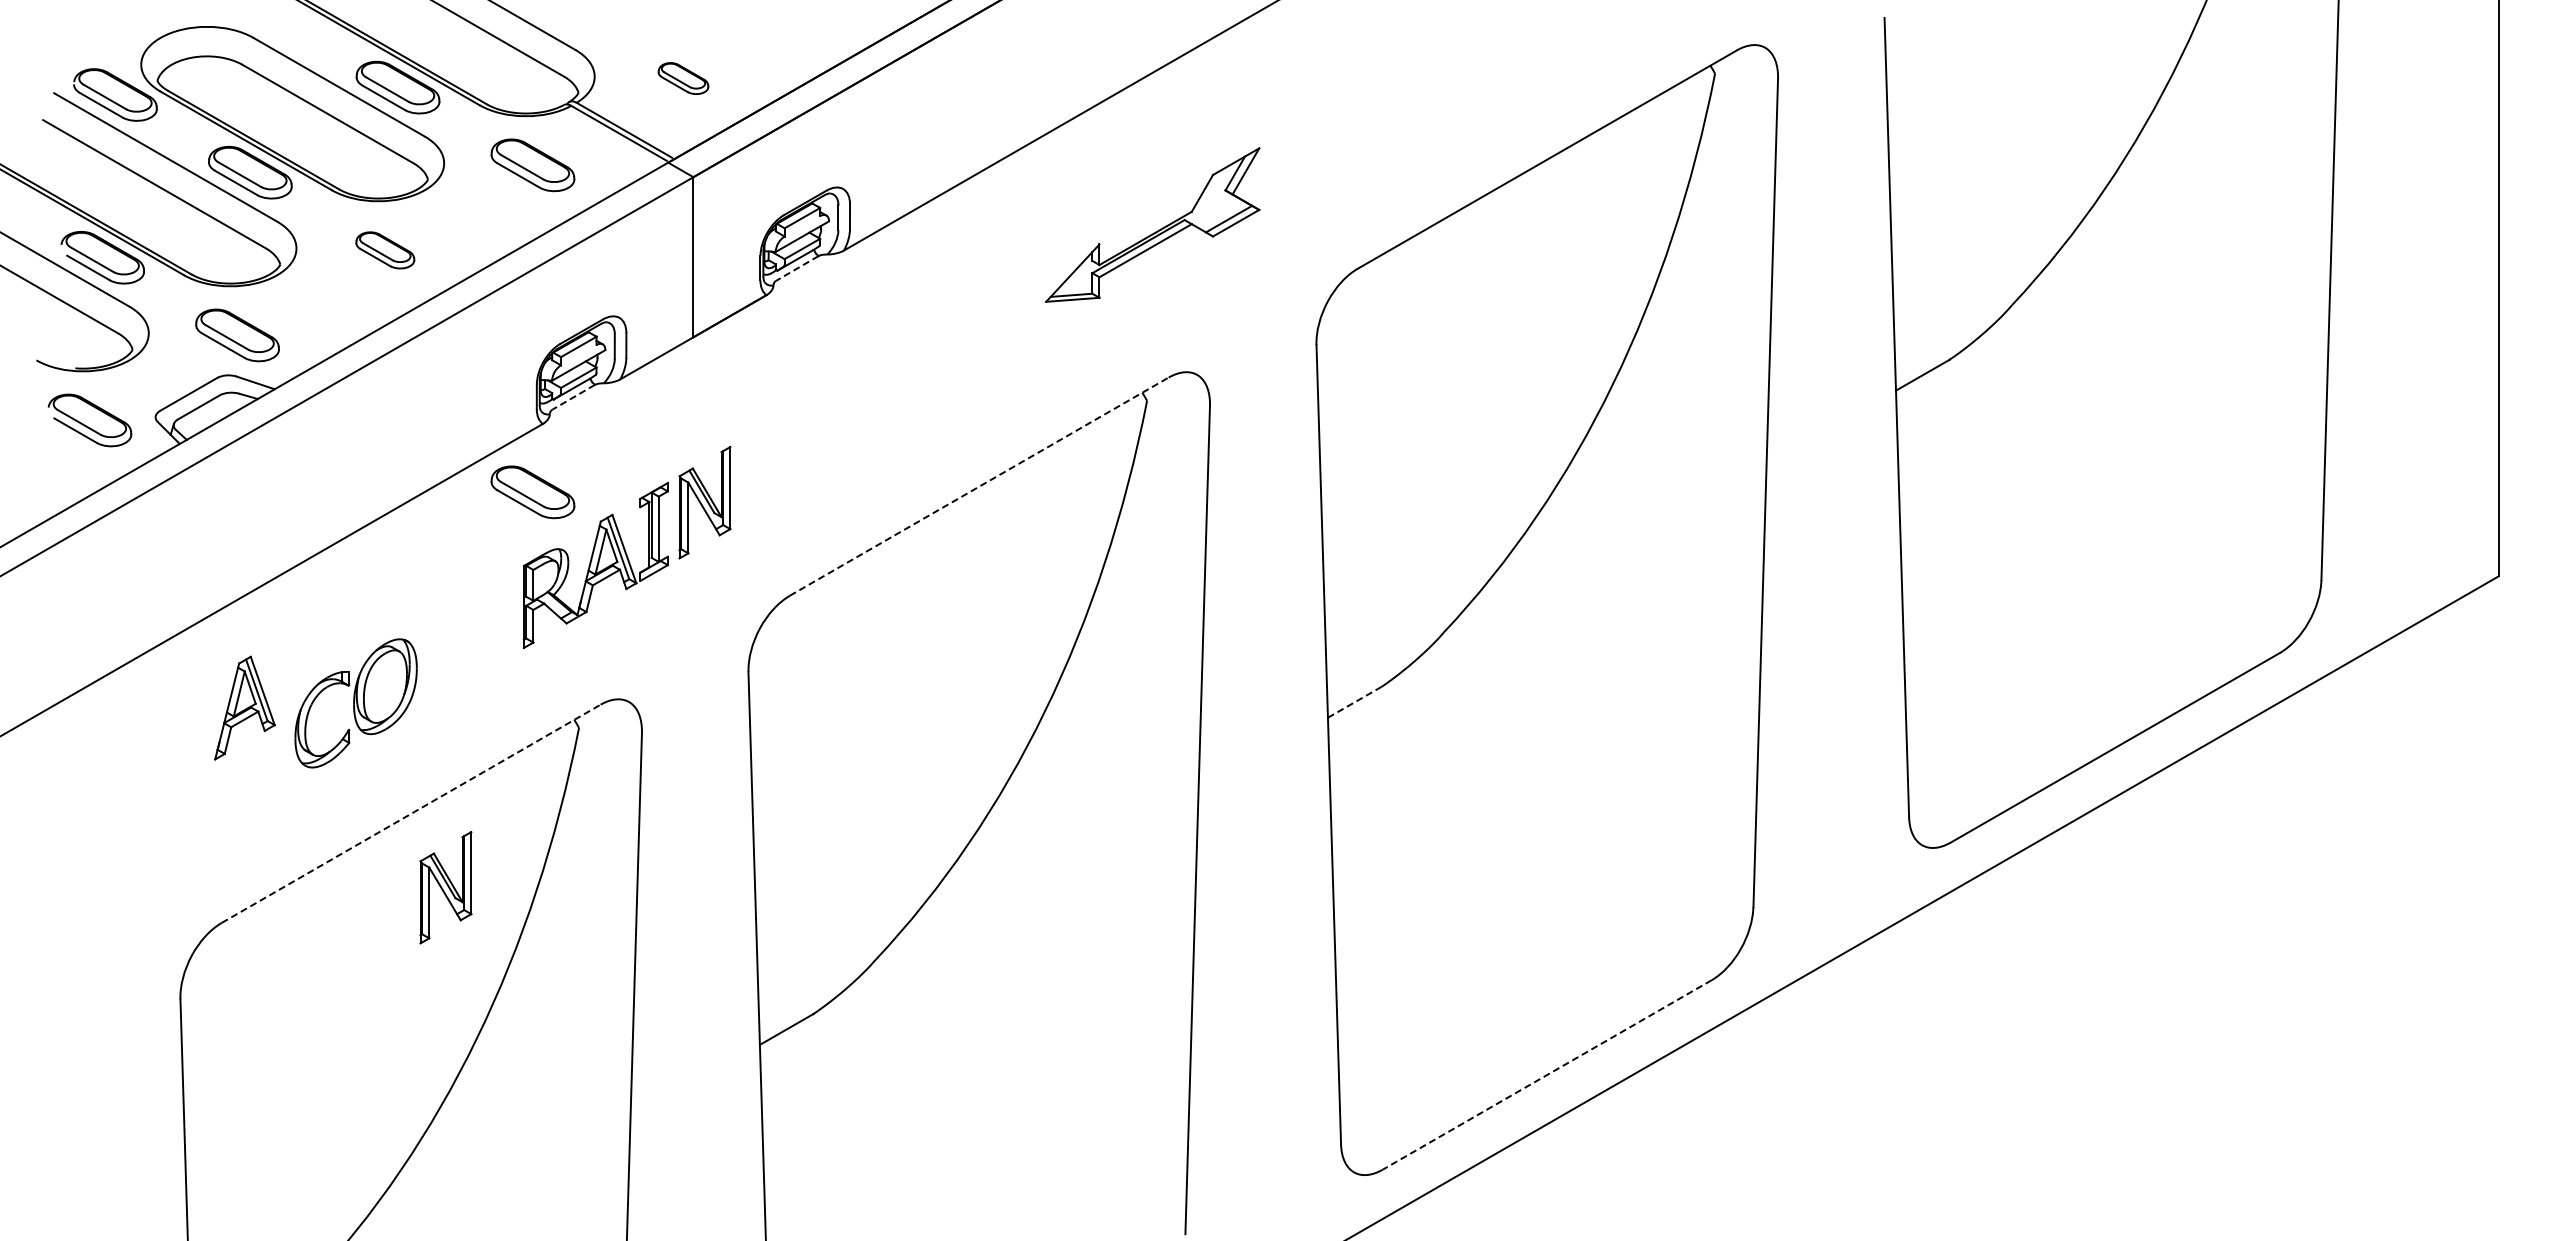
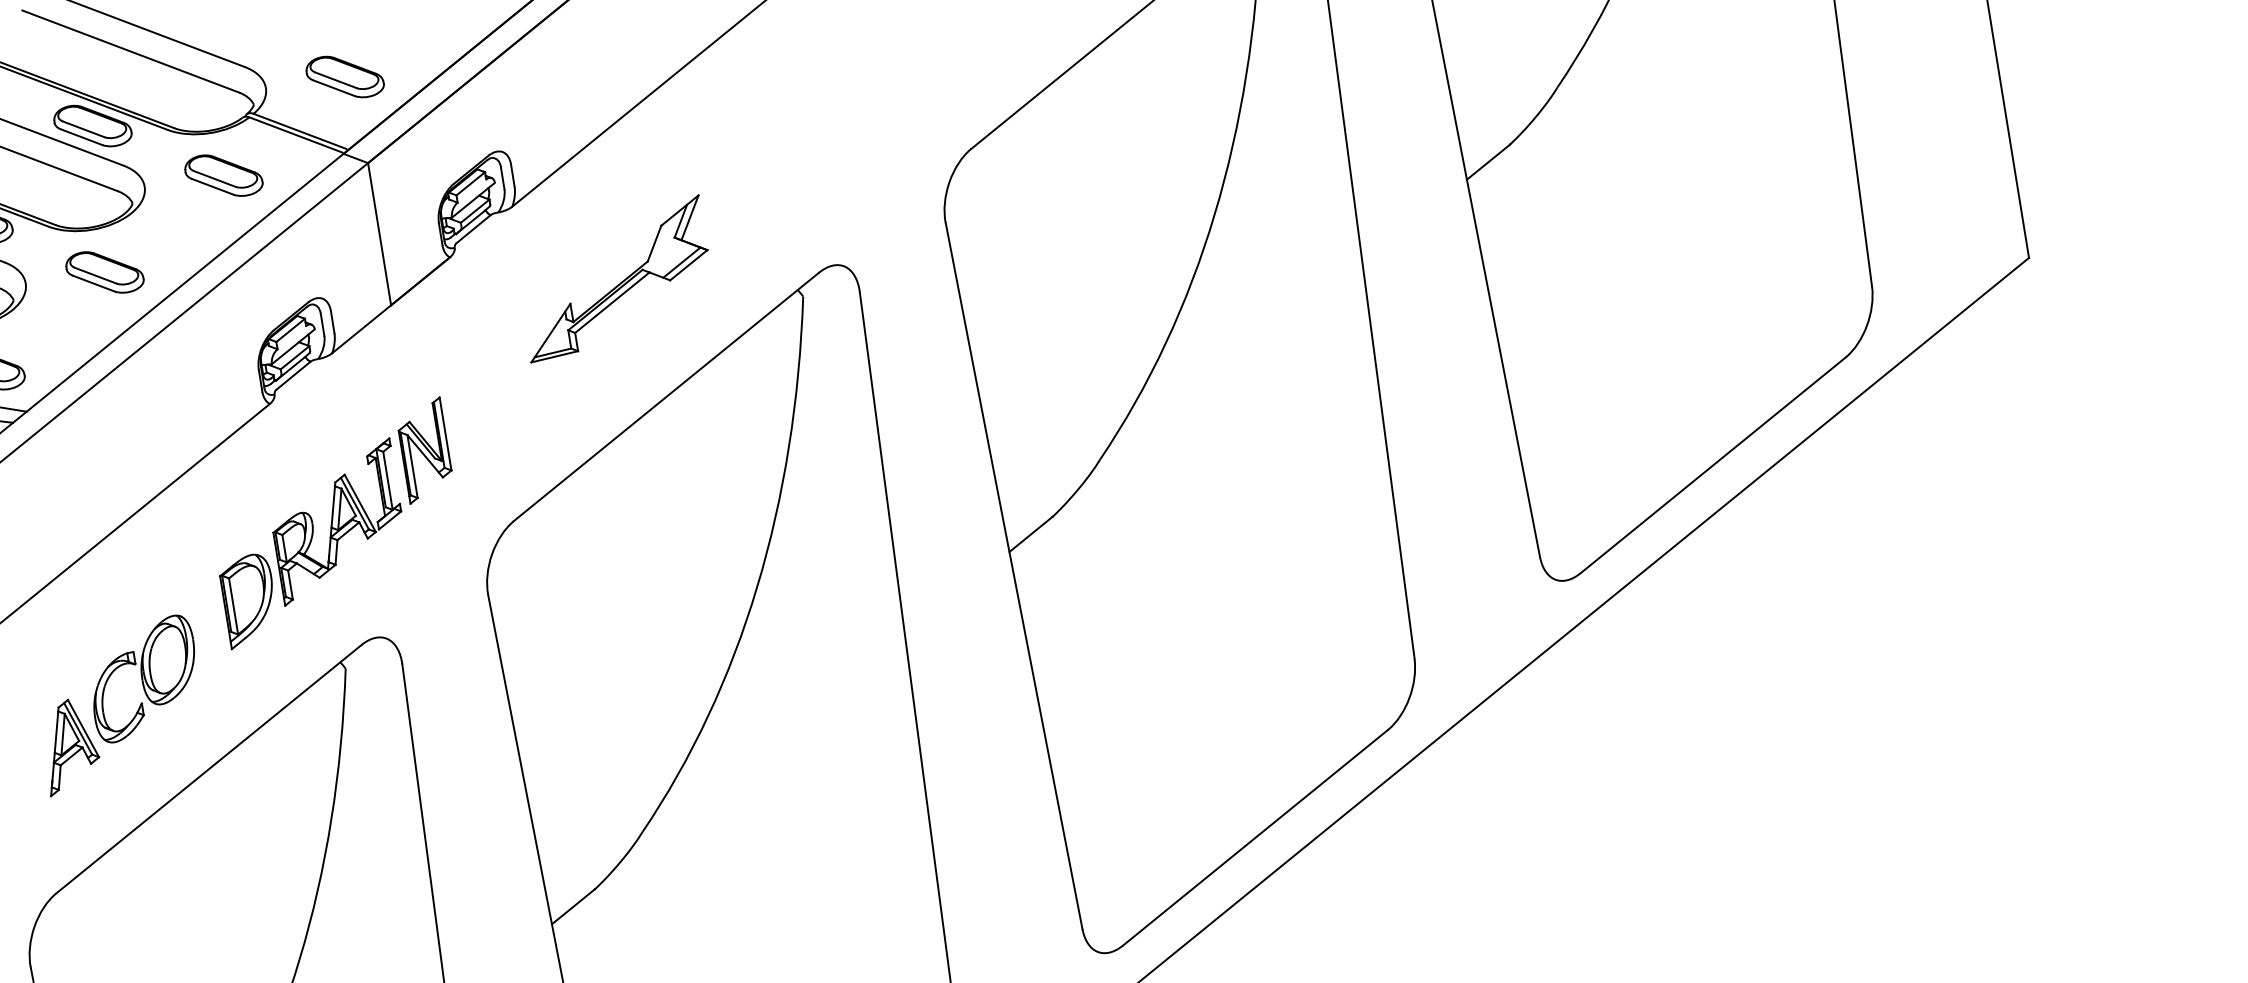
part: (683, 78) -> (345, 76), size x1.67
part: (1155, 231) -> (618, 284), moved
part: (385, 250) -> (105, 272), size x1.43
line: (797, 268) -> (473, 229), dashed -> solid
line: (573, 397) -> (293, 376), dashed -> solid
line: (979, 486) -> (666, 396), dashed -> solid
part: (532, 492) -> (270, 466), removed
part: (485, 636) -> (249, 601), added
line: (1354, 702) -> (1030, 534), dashed -> solid
part: (244, 707) -> (69, 745), moved
line: (411, 813) -> (209, 768), dashed -> solid
part: (445, 887) -> (250, 829), removed
line: (1547, 1074) -> (1255, 837), dashed -> solid

